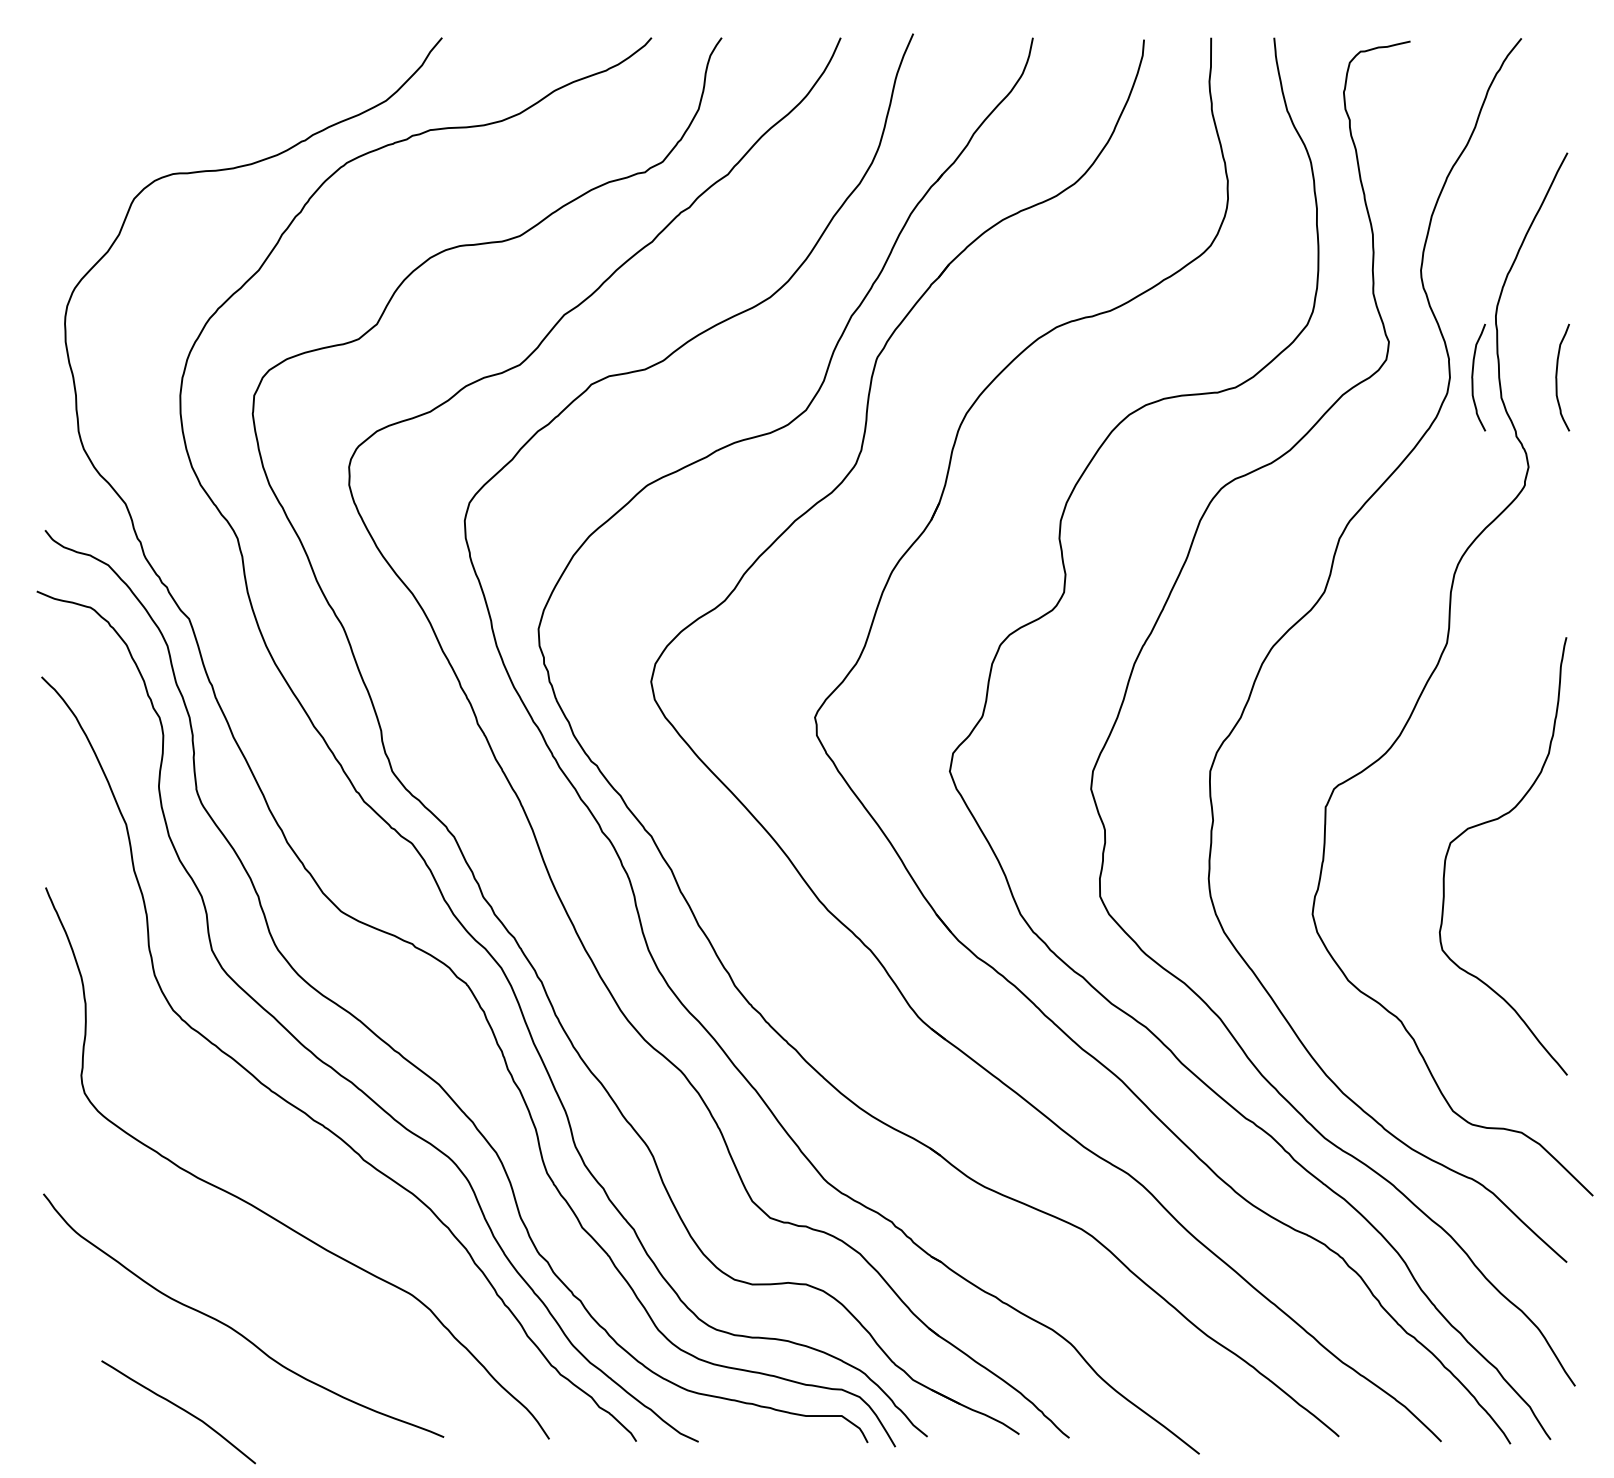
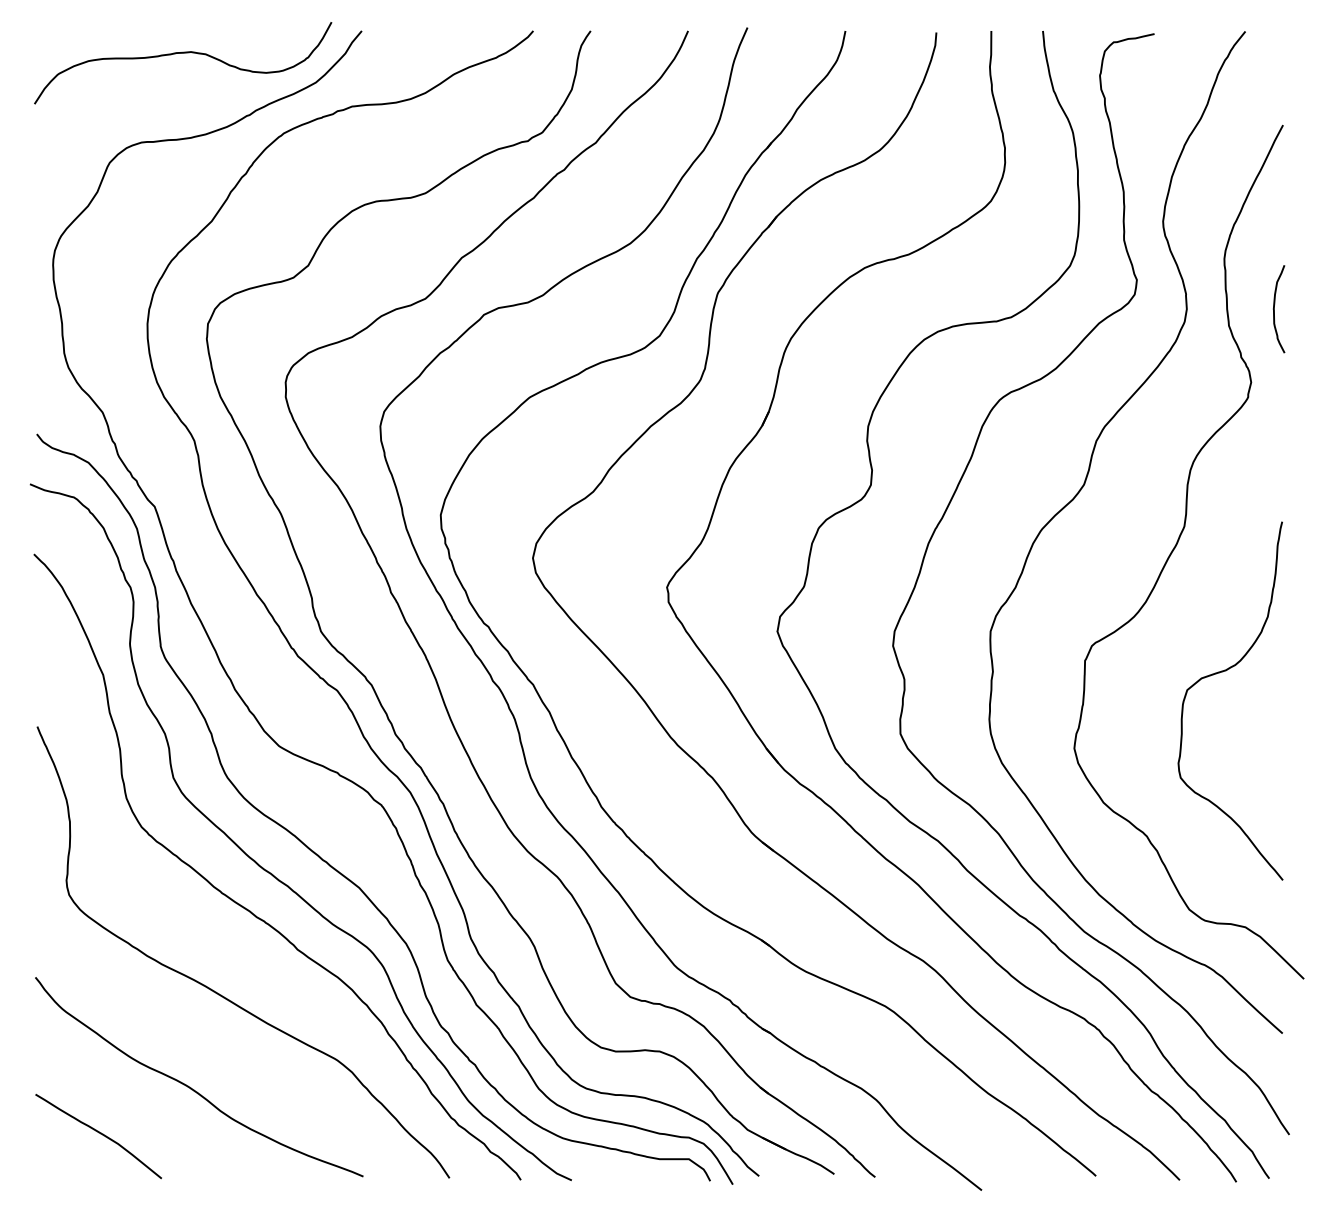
curve: (223, 65) -> (182, 53), added
curve: (1473, 377) -> (1206, 309), removed
curve: (180, 1409) -> (100, 1134), moved

